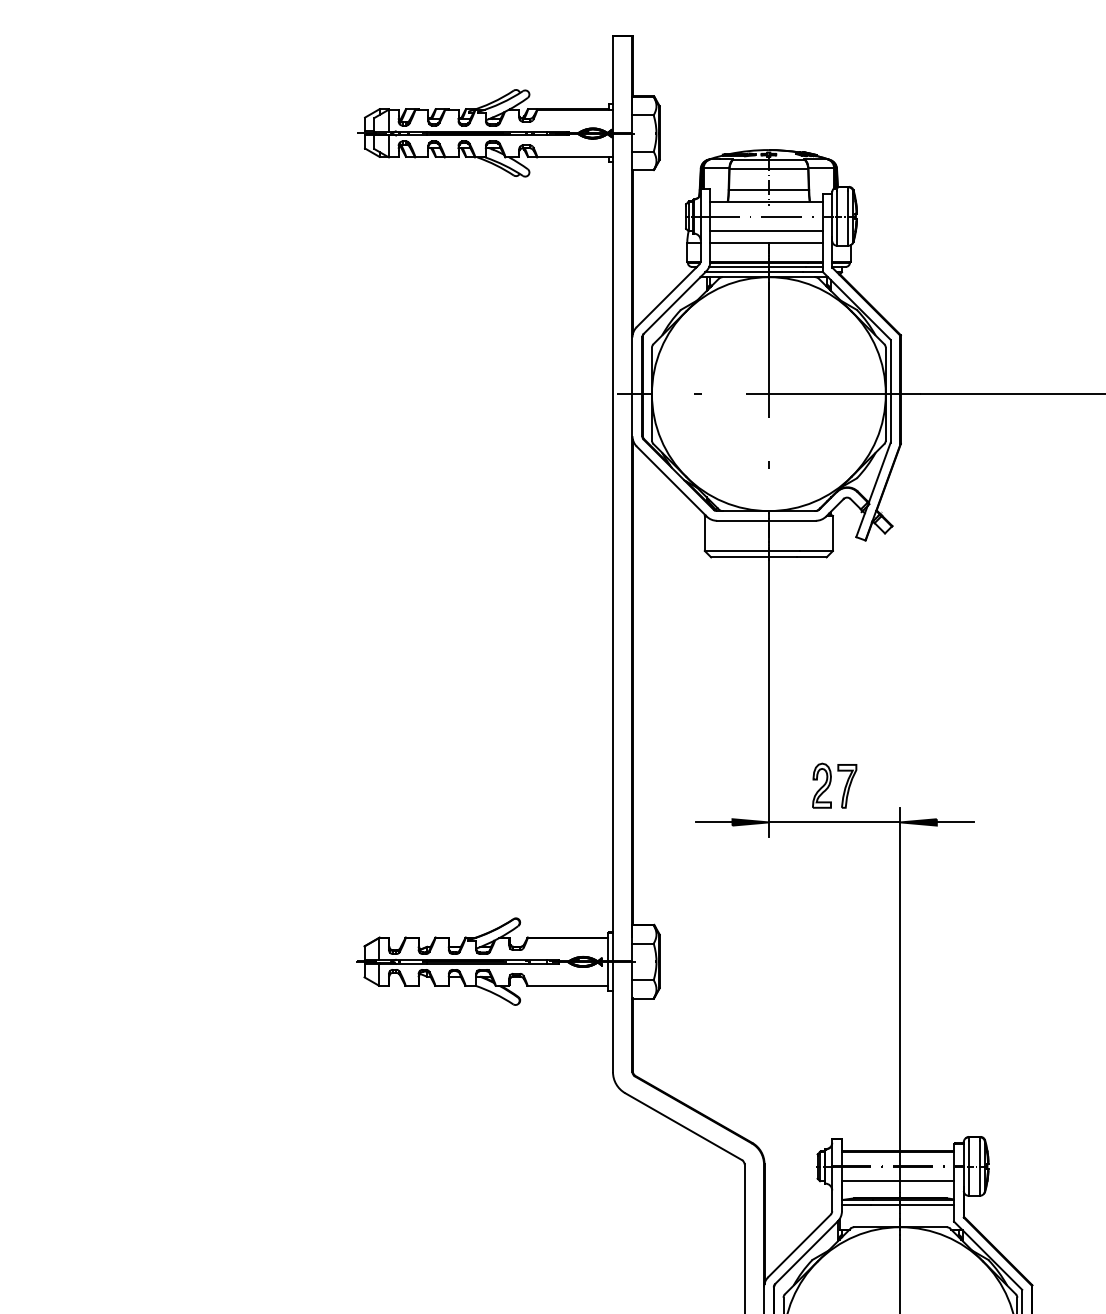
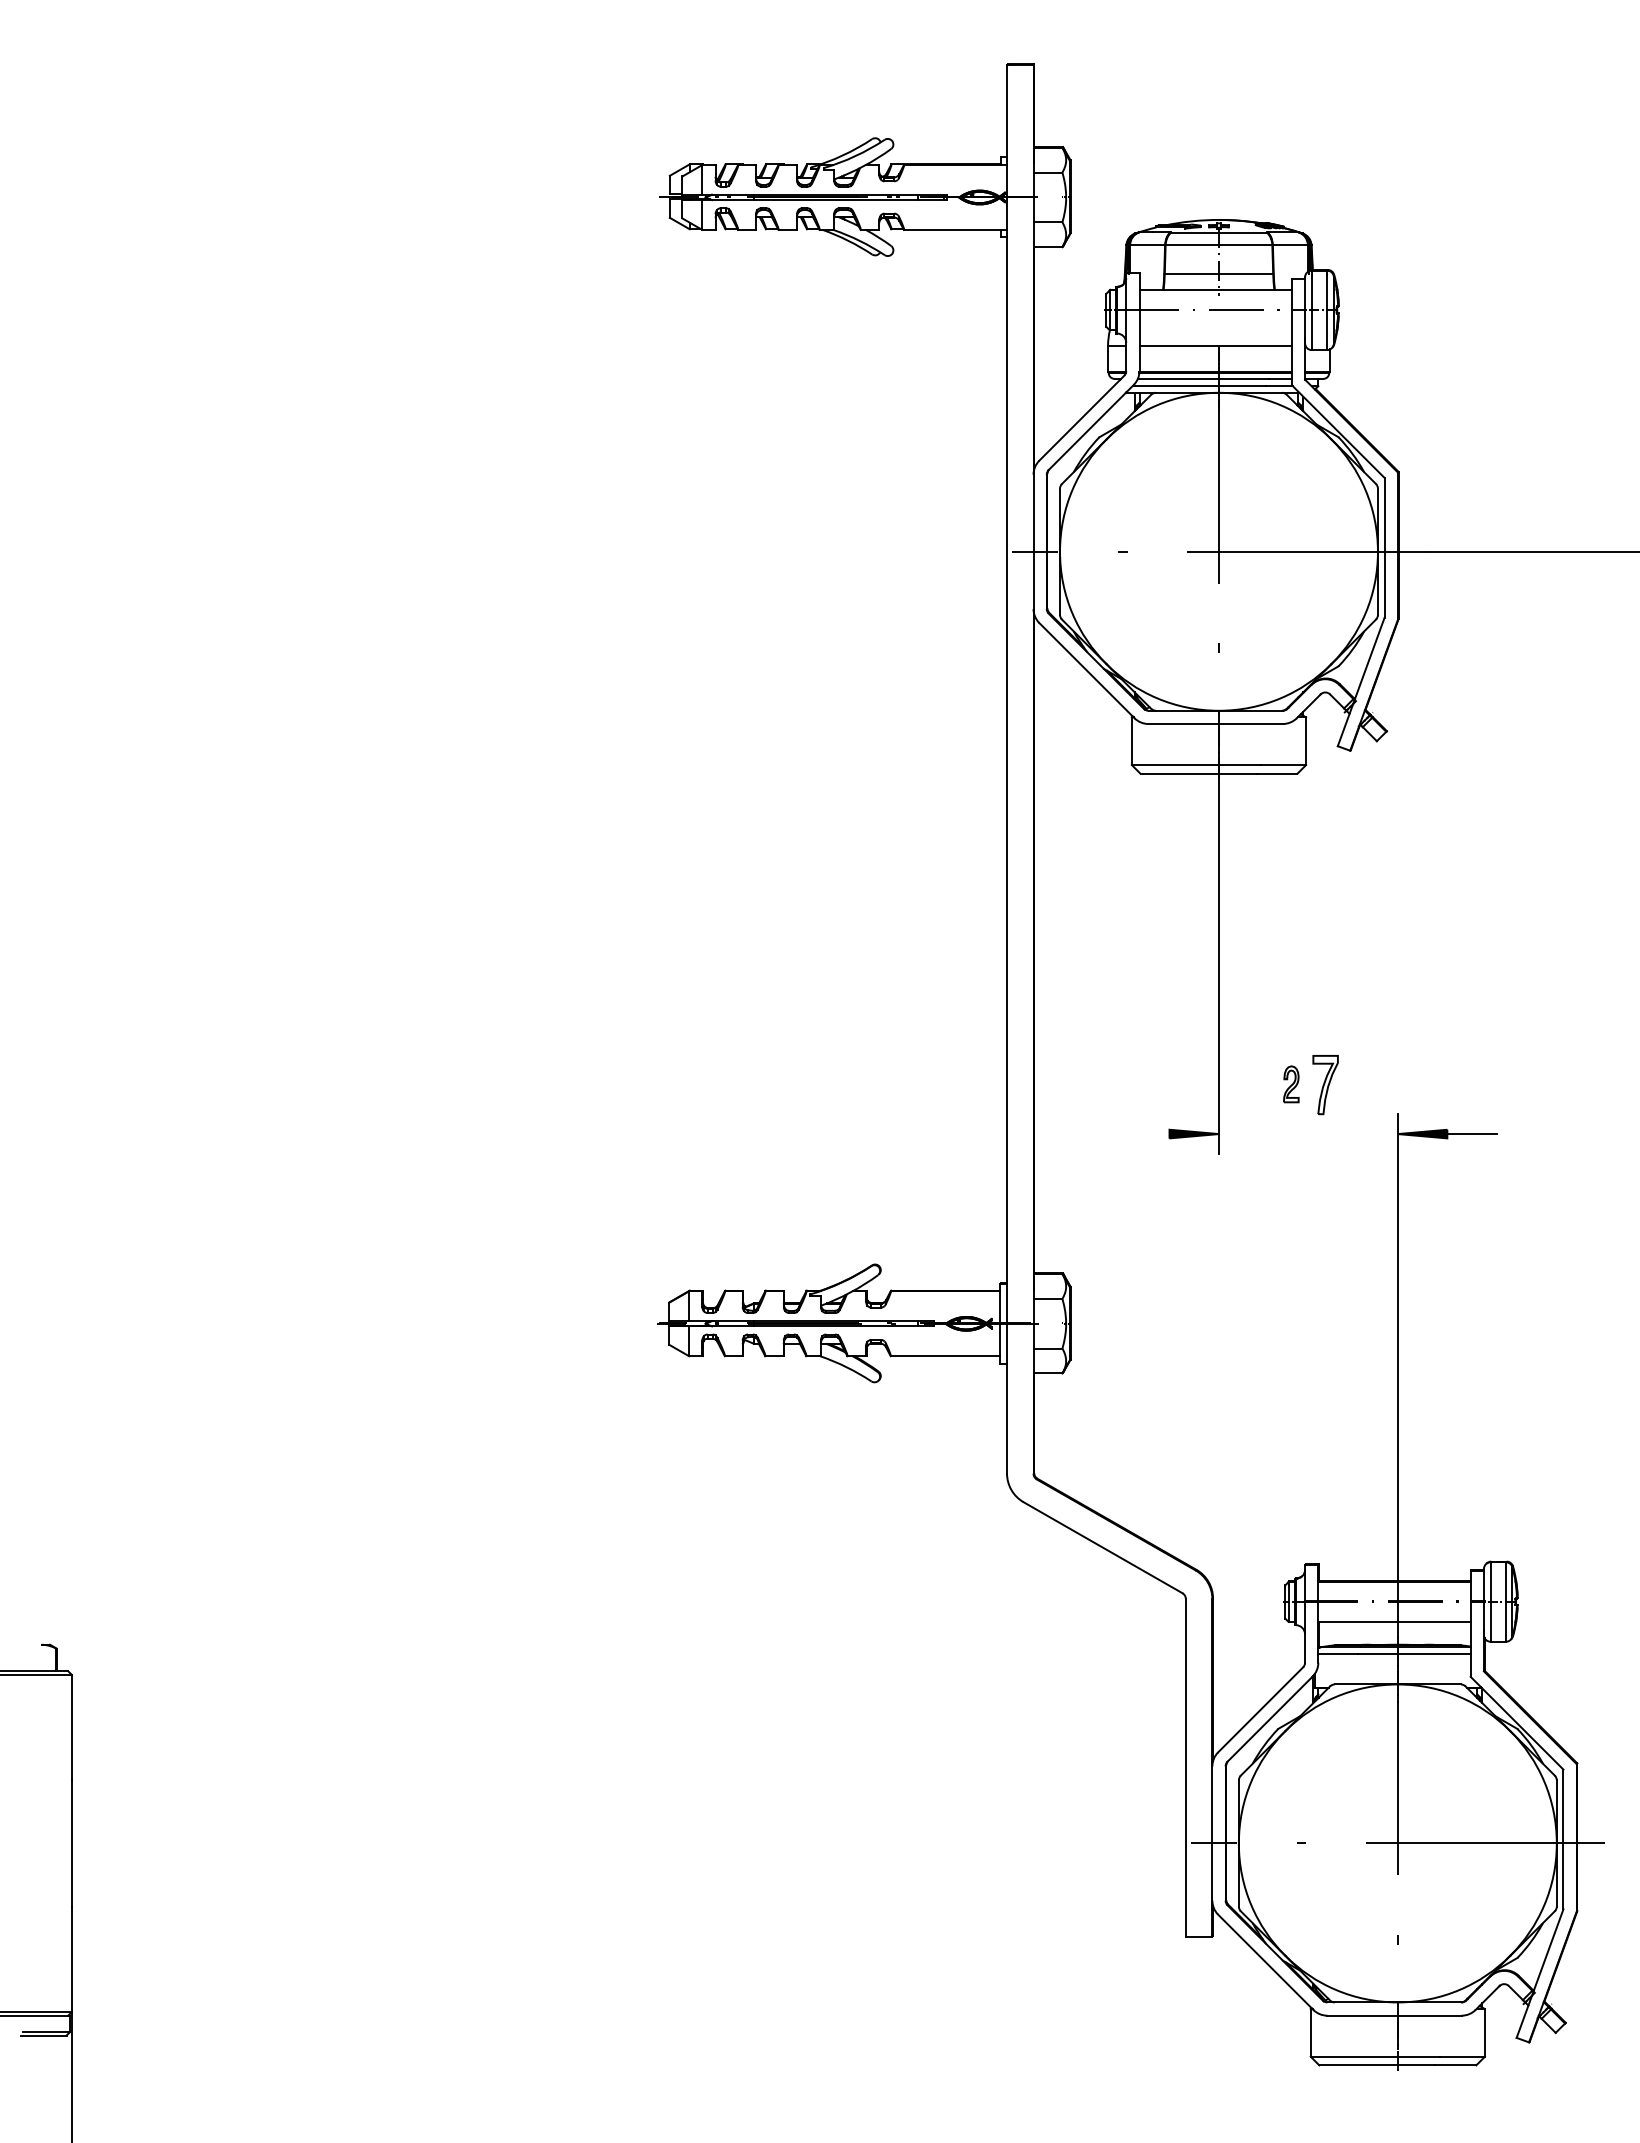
line: (766, 231) -> (1215, 330), removed
part: (822, 785) -> (1291, 1084), size x0.6
line: (714, 822) -> (1144, 1134), removed
line: (833, 822) -> (1307, 1134), removed

